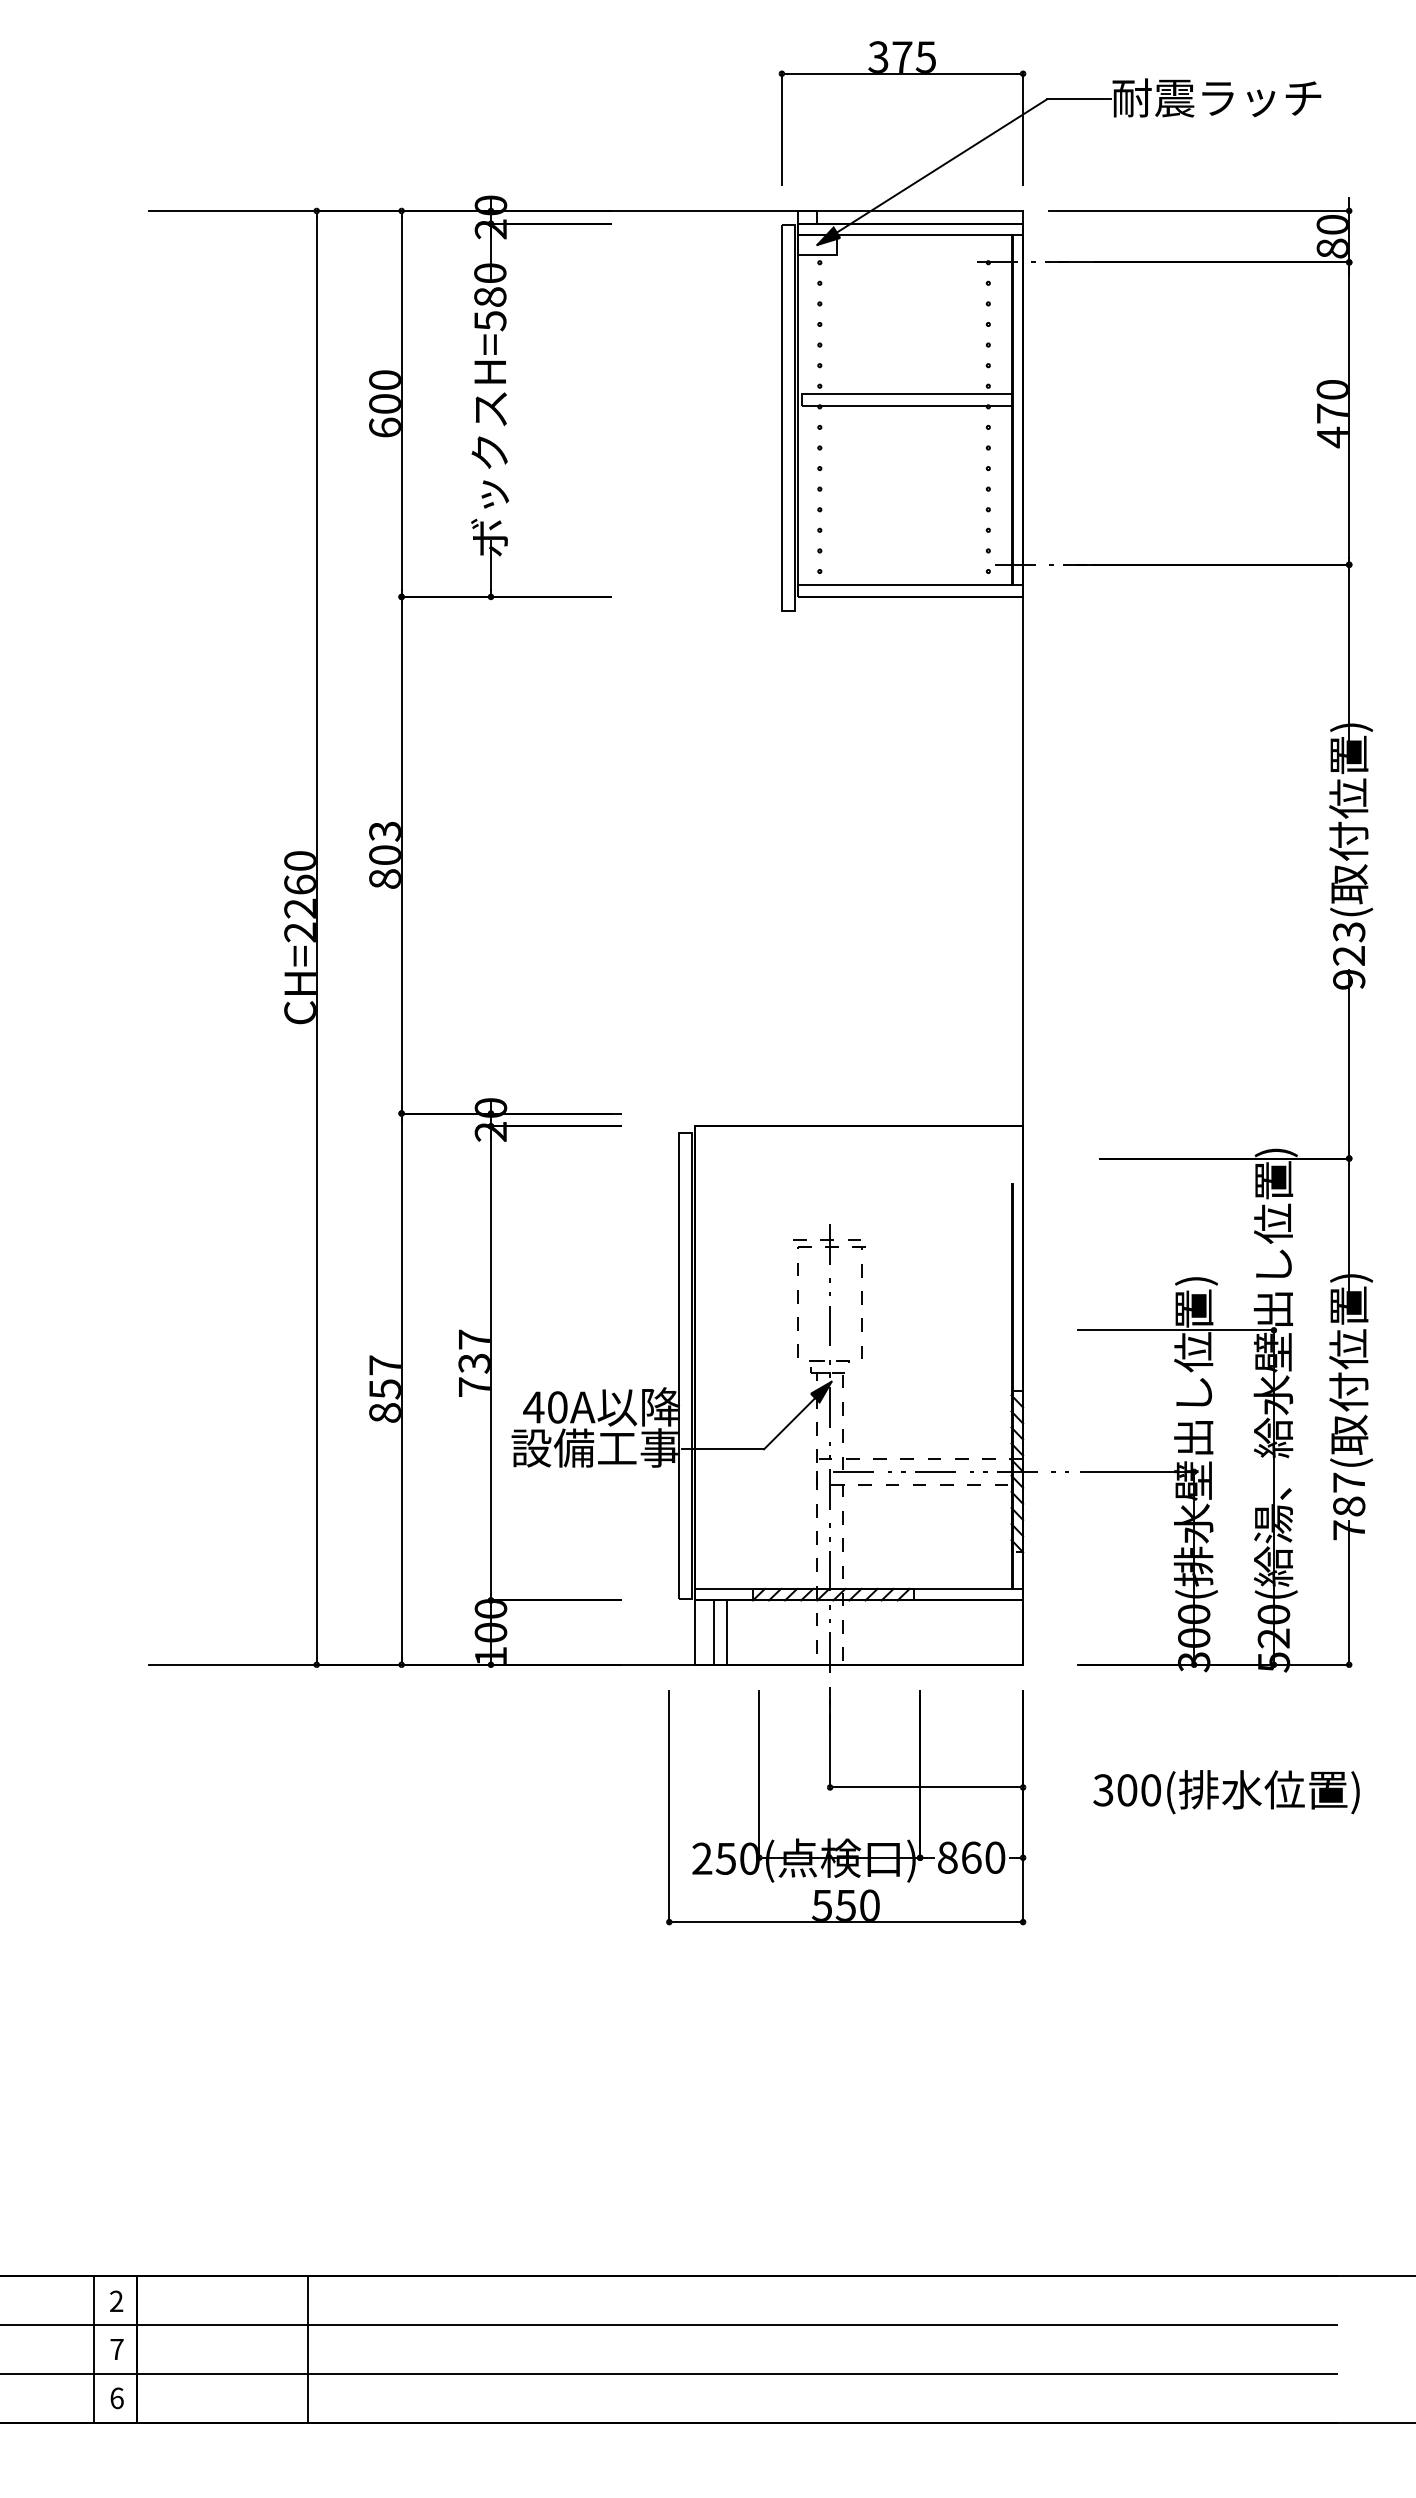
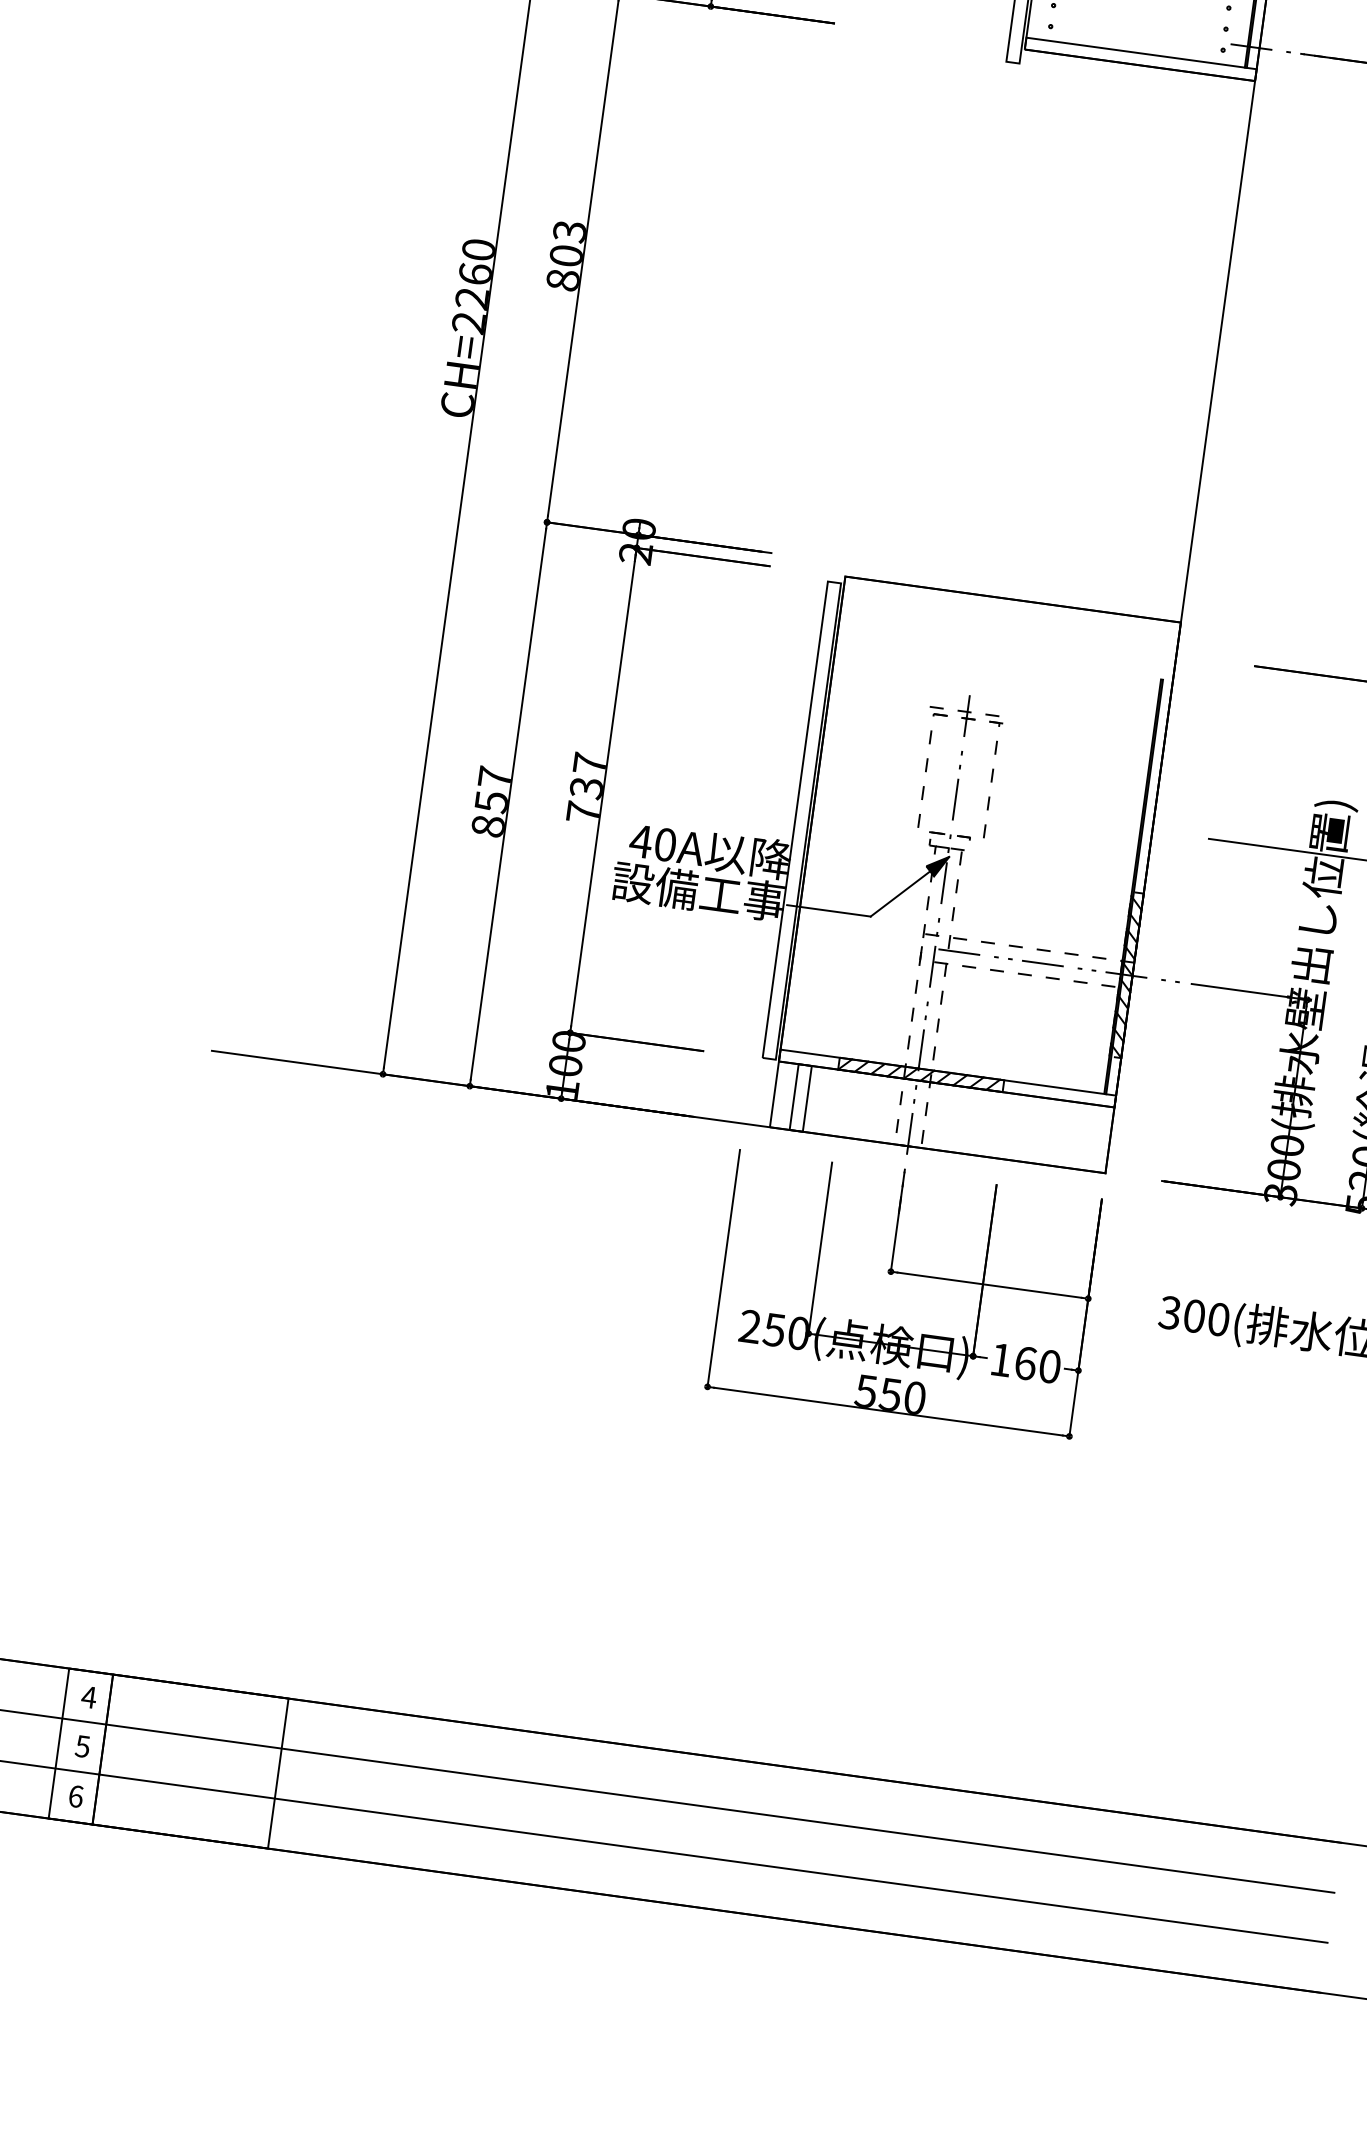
text: (947, 1857) -> (1001, 1359), 860 -> 160
text: (116, 2300) -> (89, 1696), 2 -> 4
text: (116, 2349) -> (82, 1746), 7 -> 5

